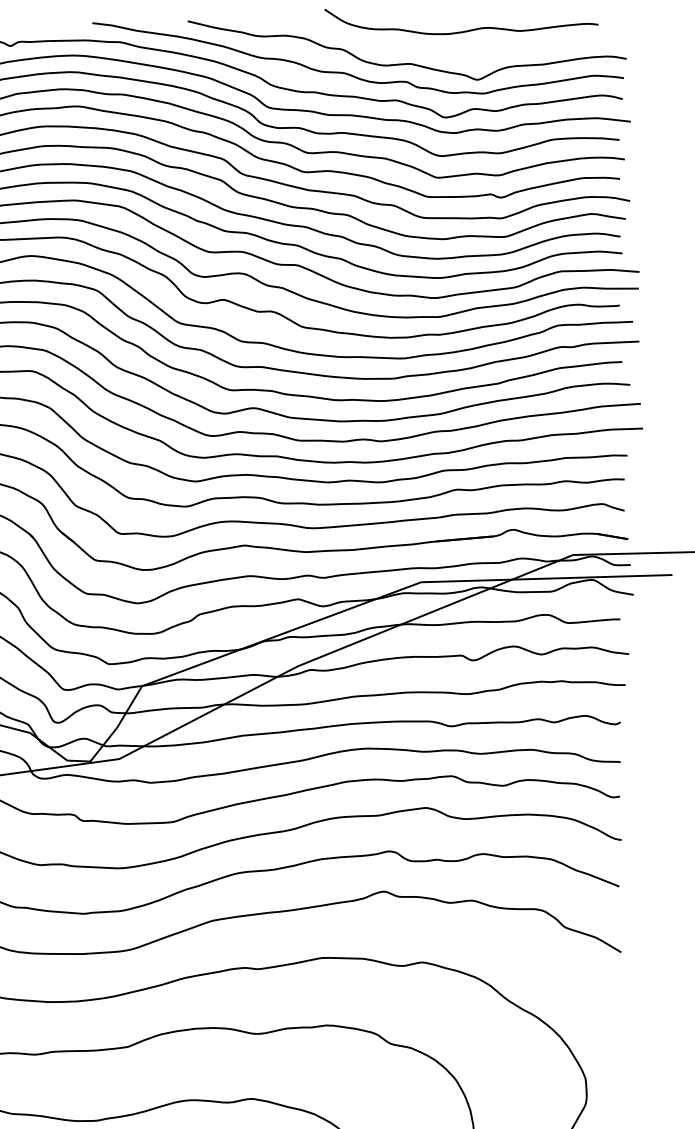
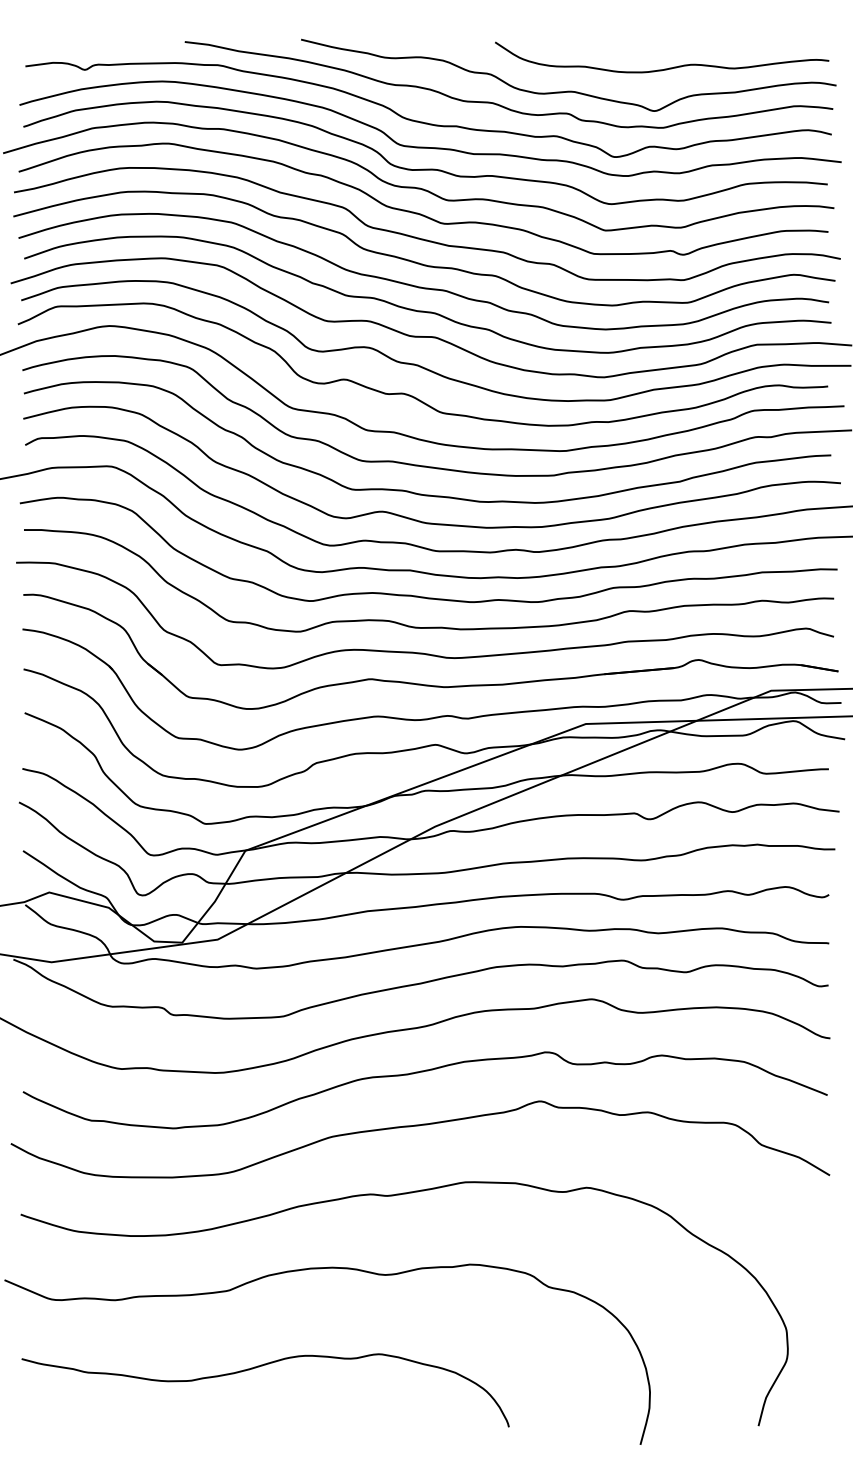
curve: (463, 30) -> (664, 68), moved

